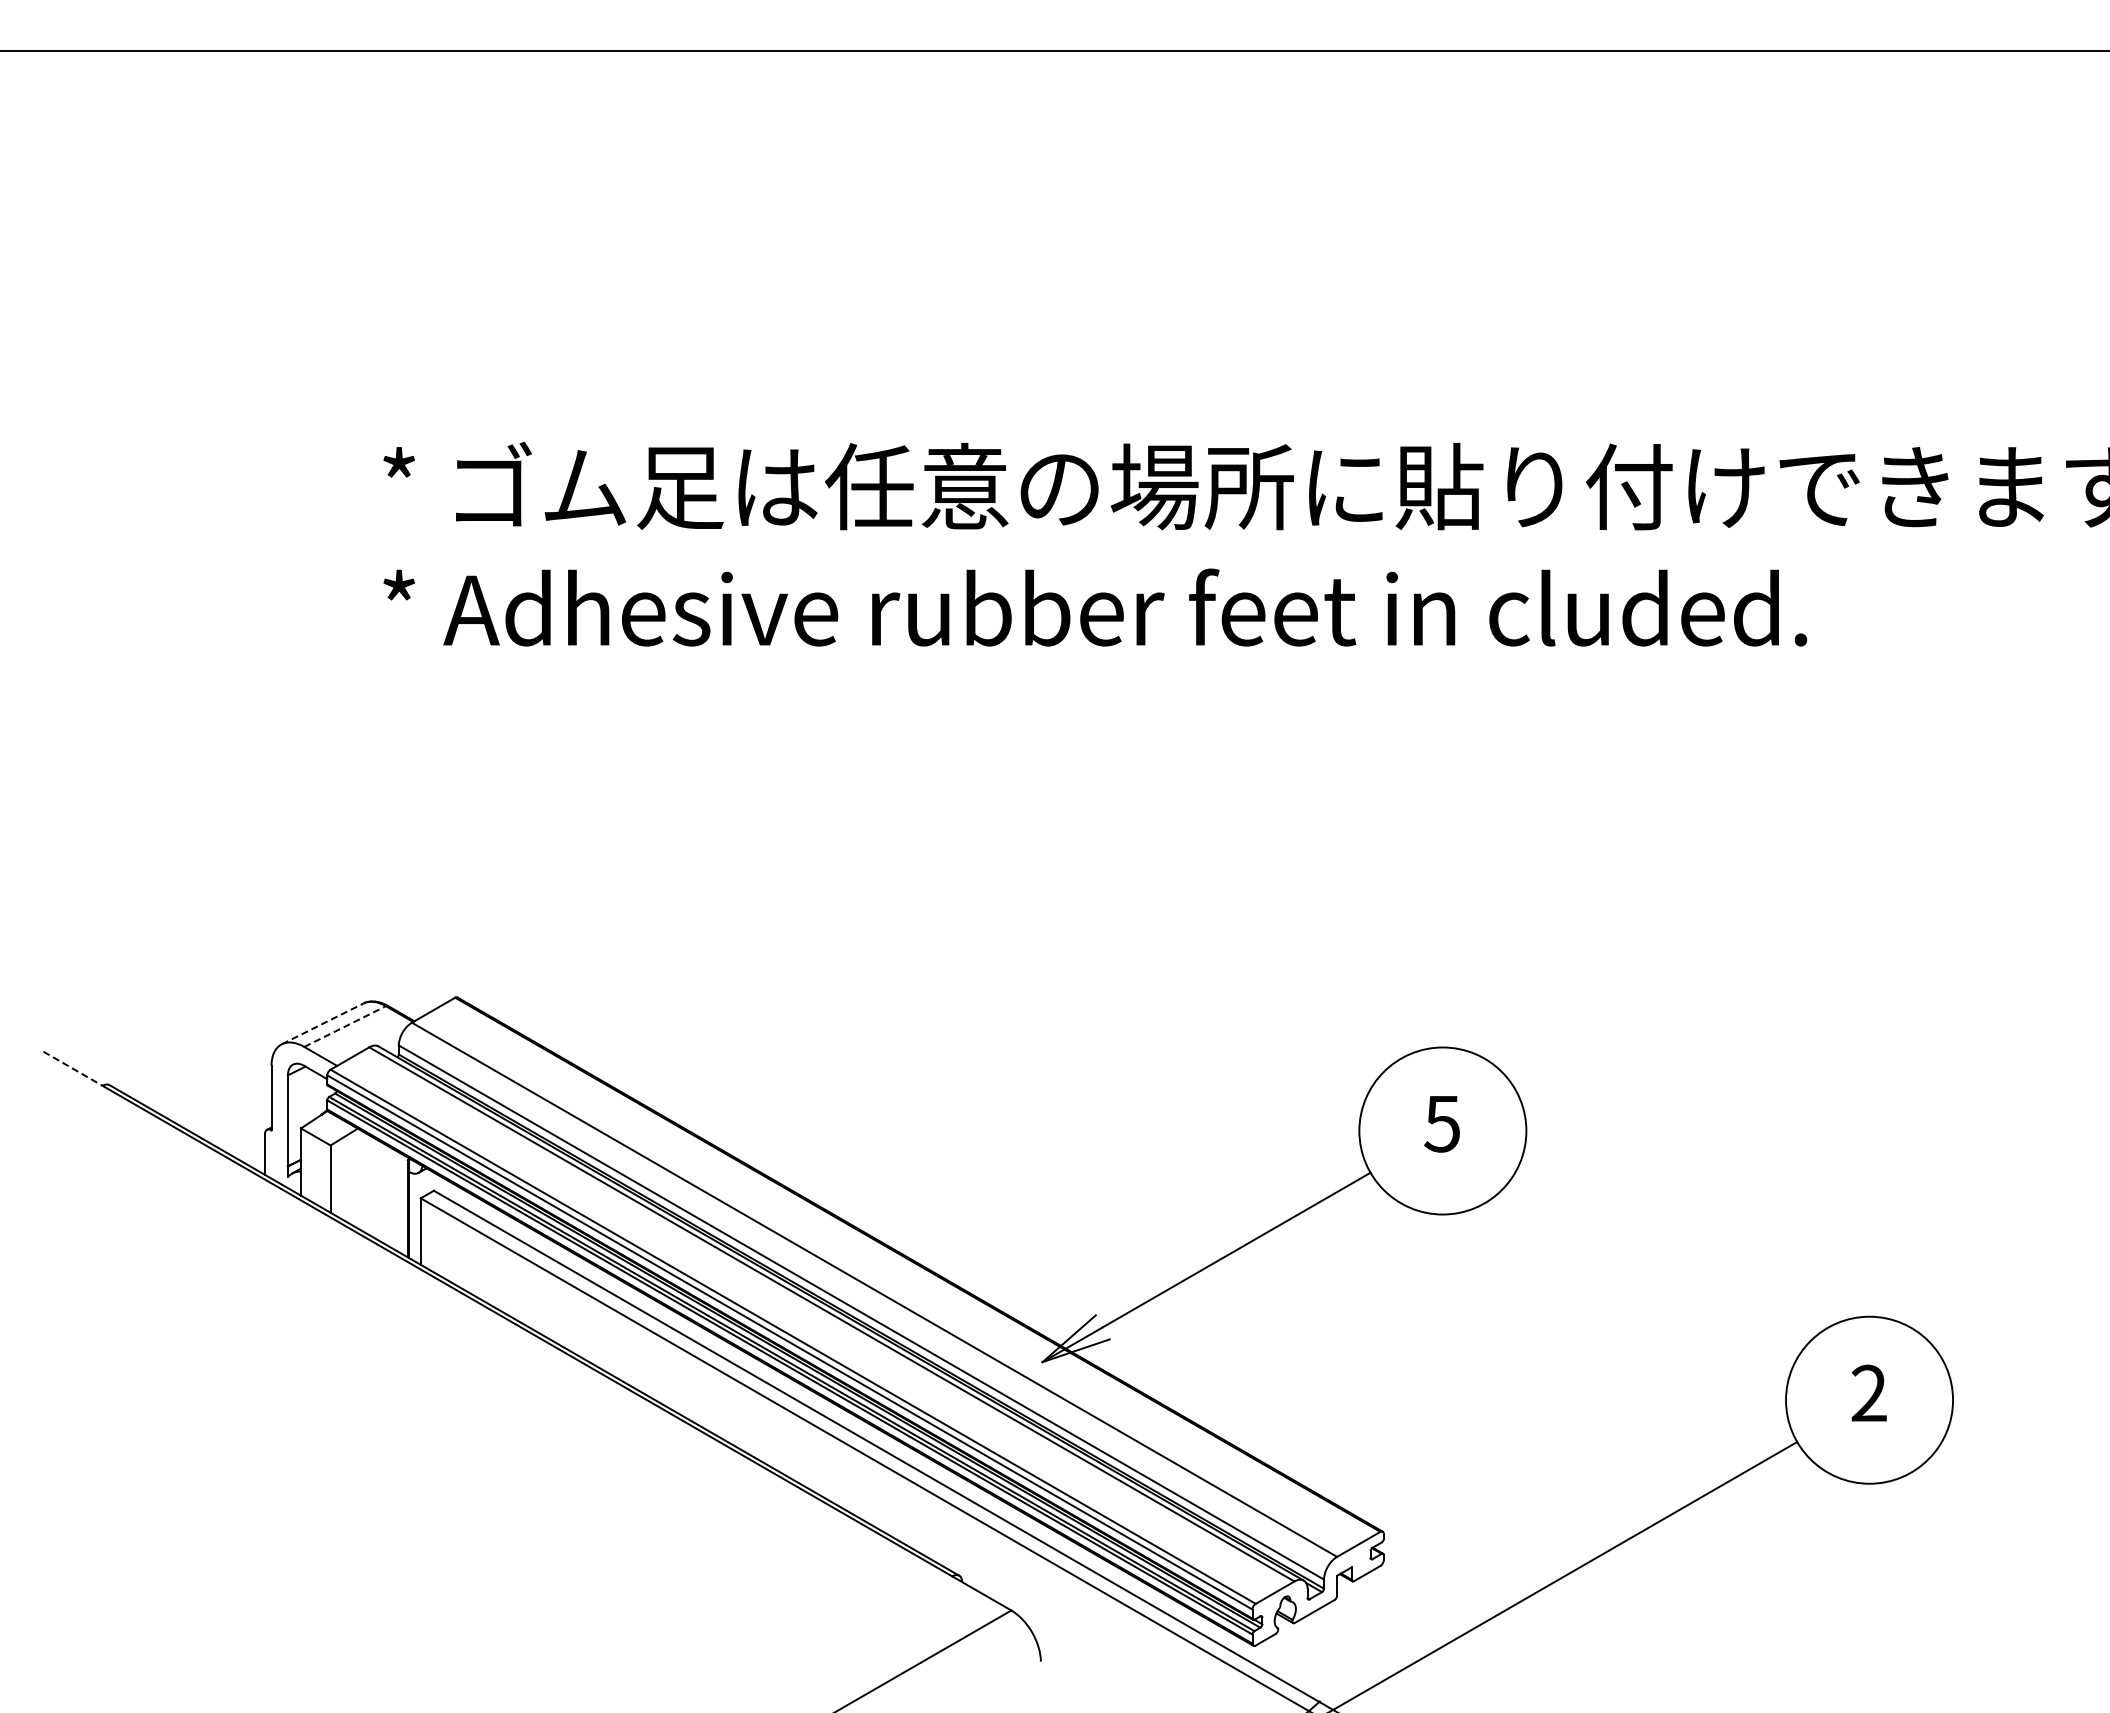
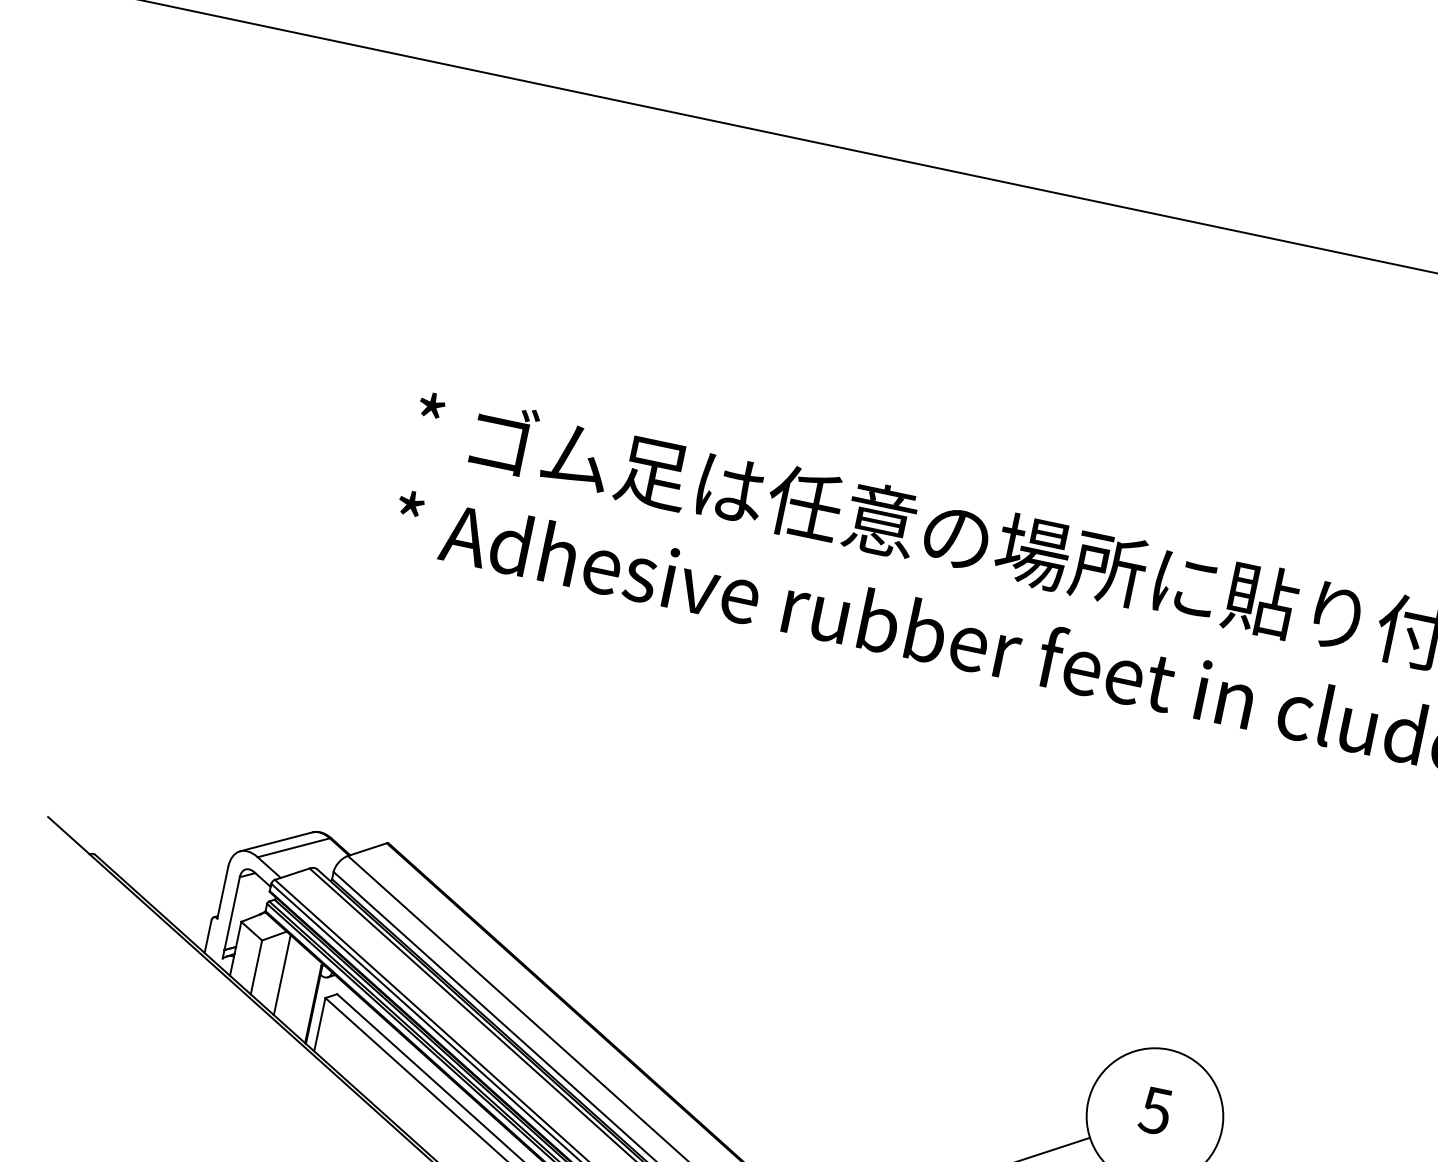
line: (322, 1023) -> (276, 841), dashed -> solid
line: (345, 1026) -> (294, 847), dashed -> solid
line: (73, 1069) -> (69, 836), dashed -> solid
line: (363, 1181) -> (282, 974), added

